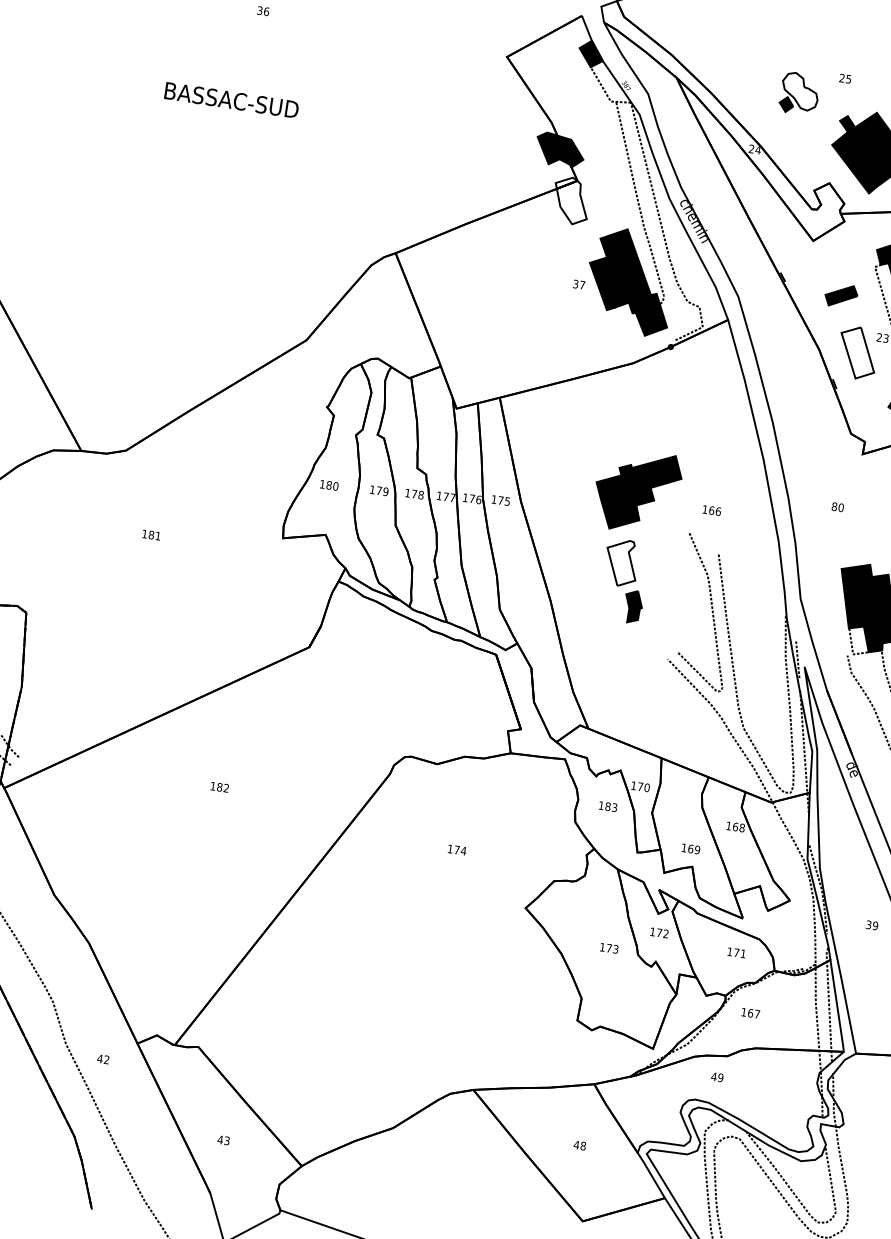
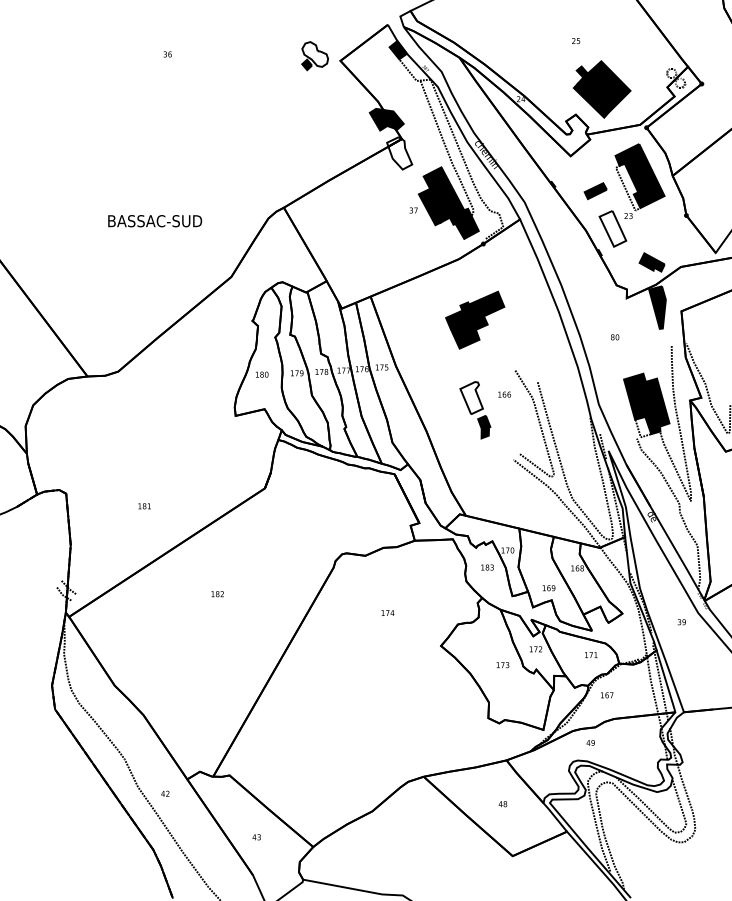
part: (798, 94) -> (314, 56), moved
text: (232, 100) -> (155, 221), moved
part: (637, 490) -> (475, 319), moved
text: (711, 510) -> (504, 394), moved
text: (151, 535) -> (144, 506), moved

